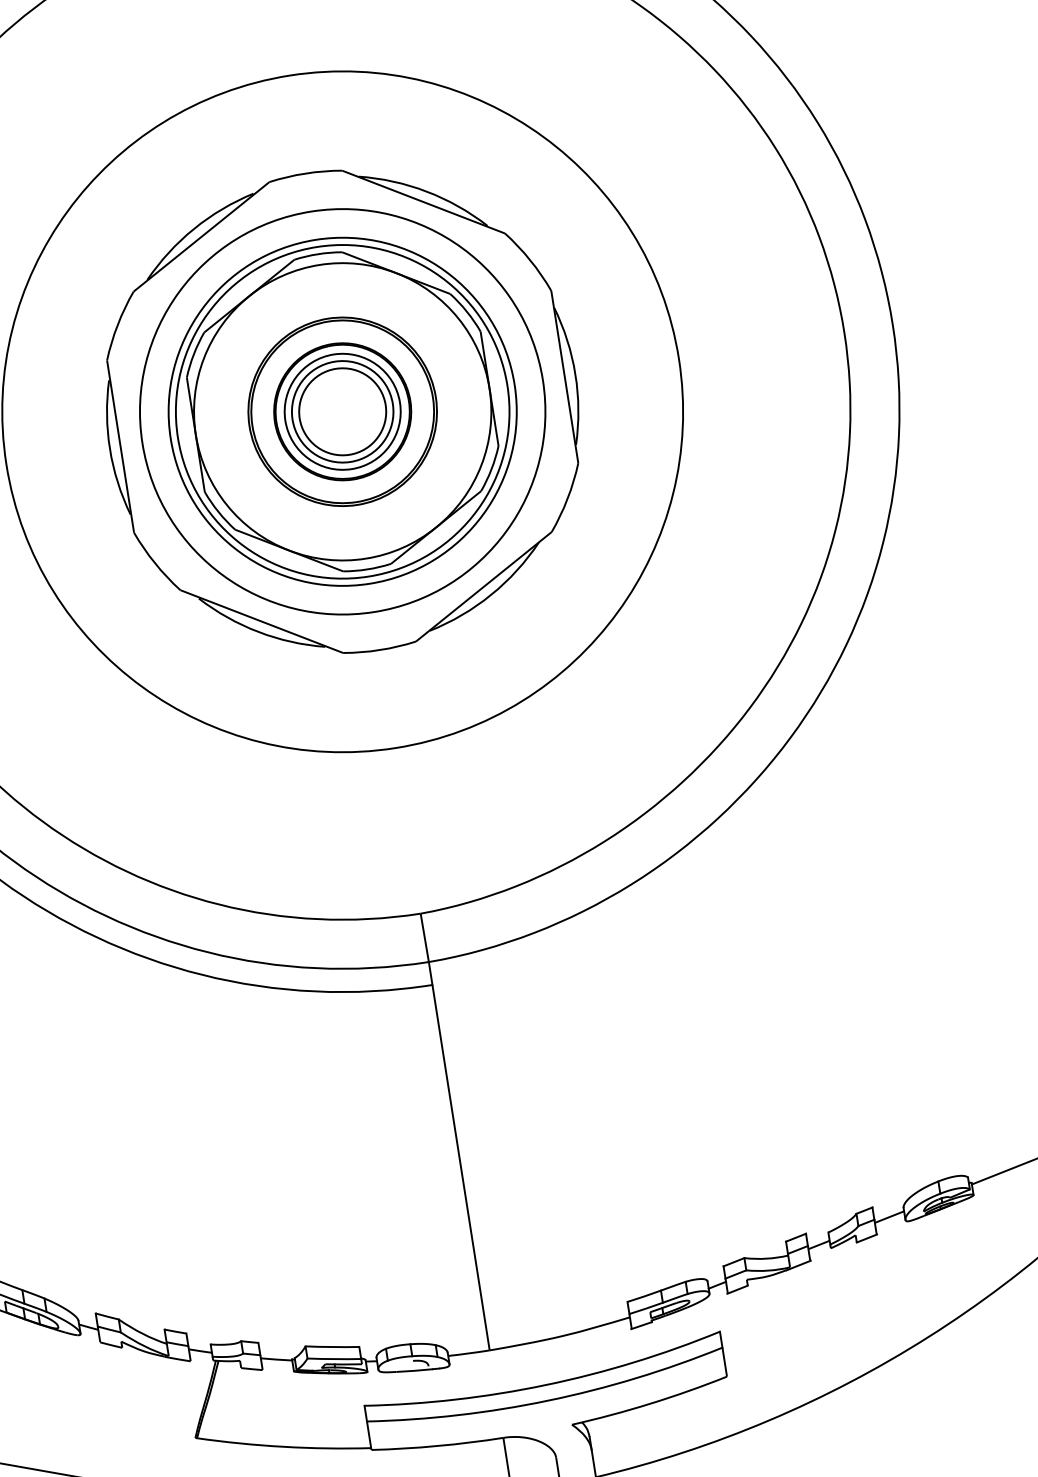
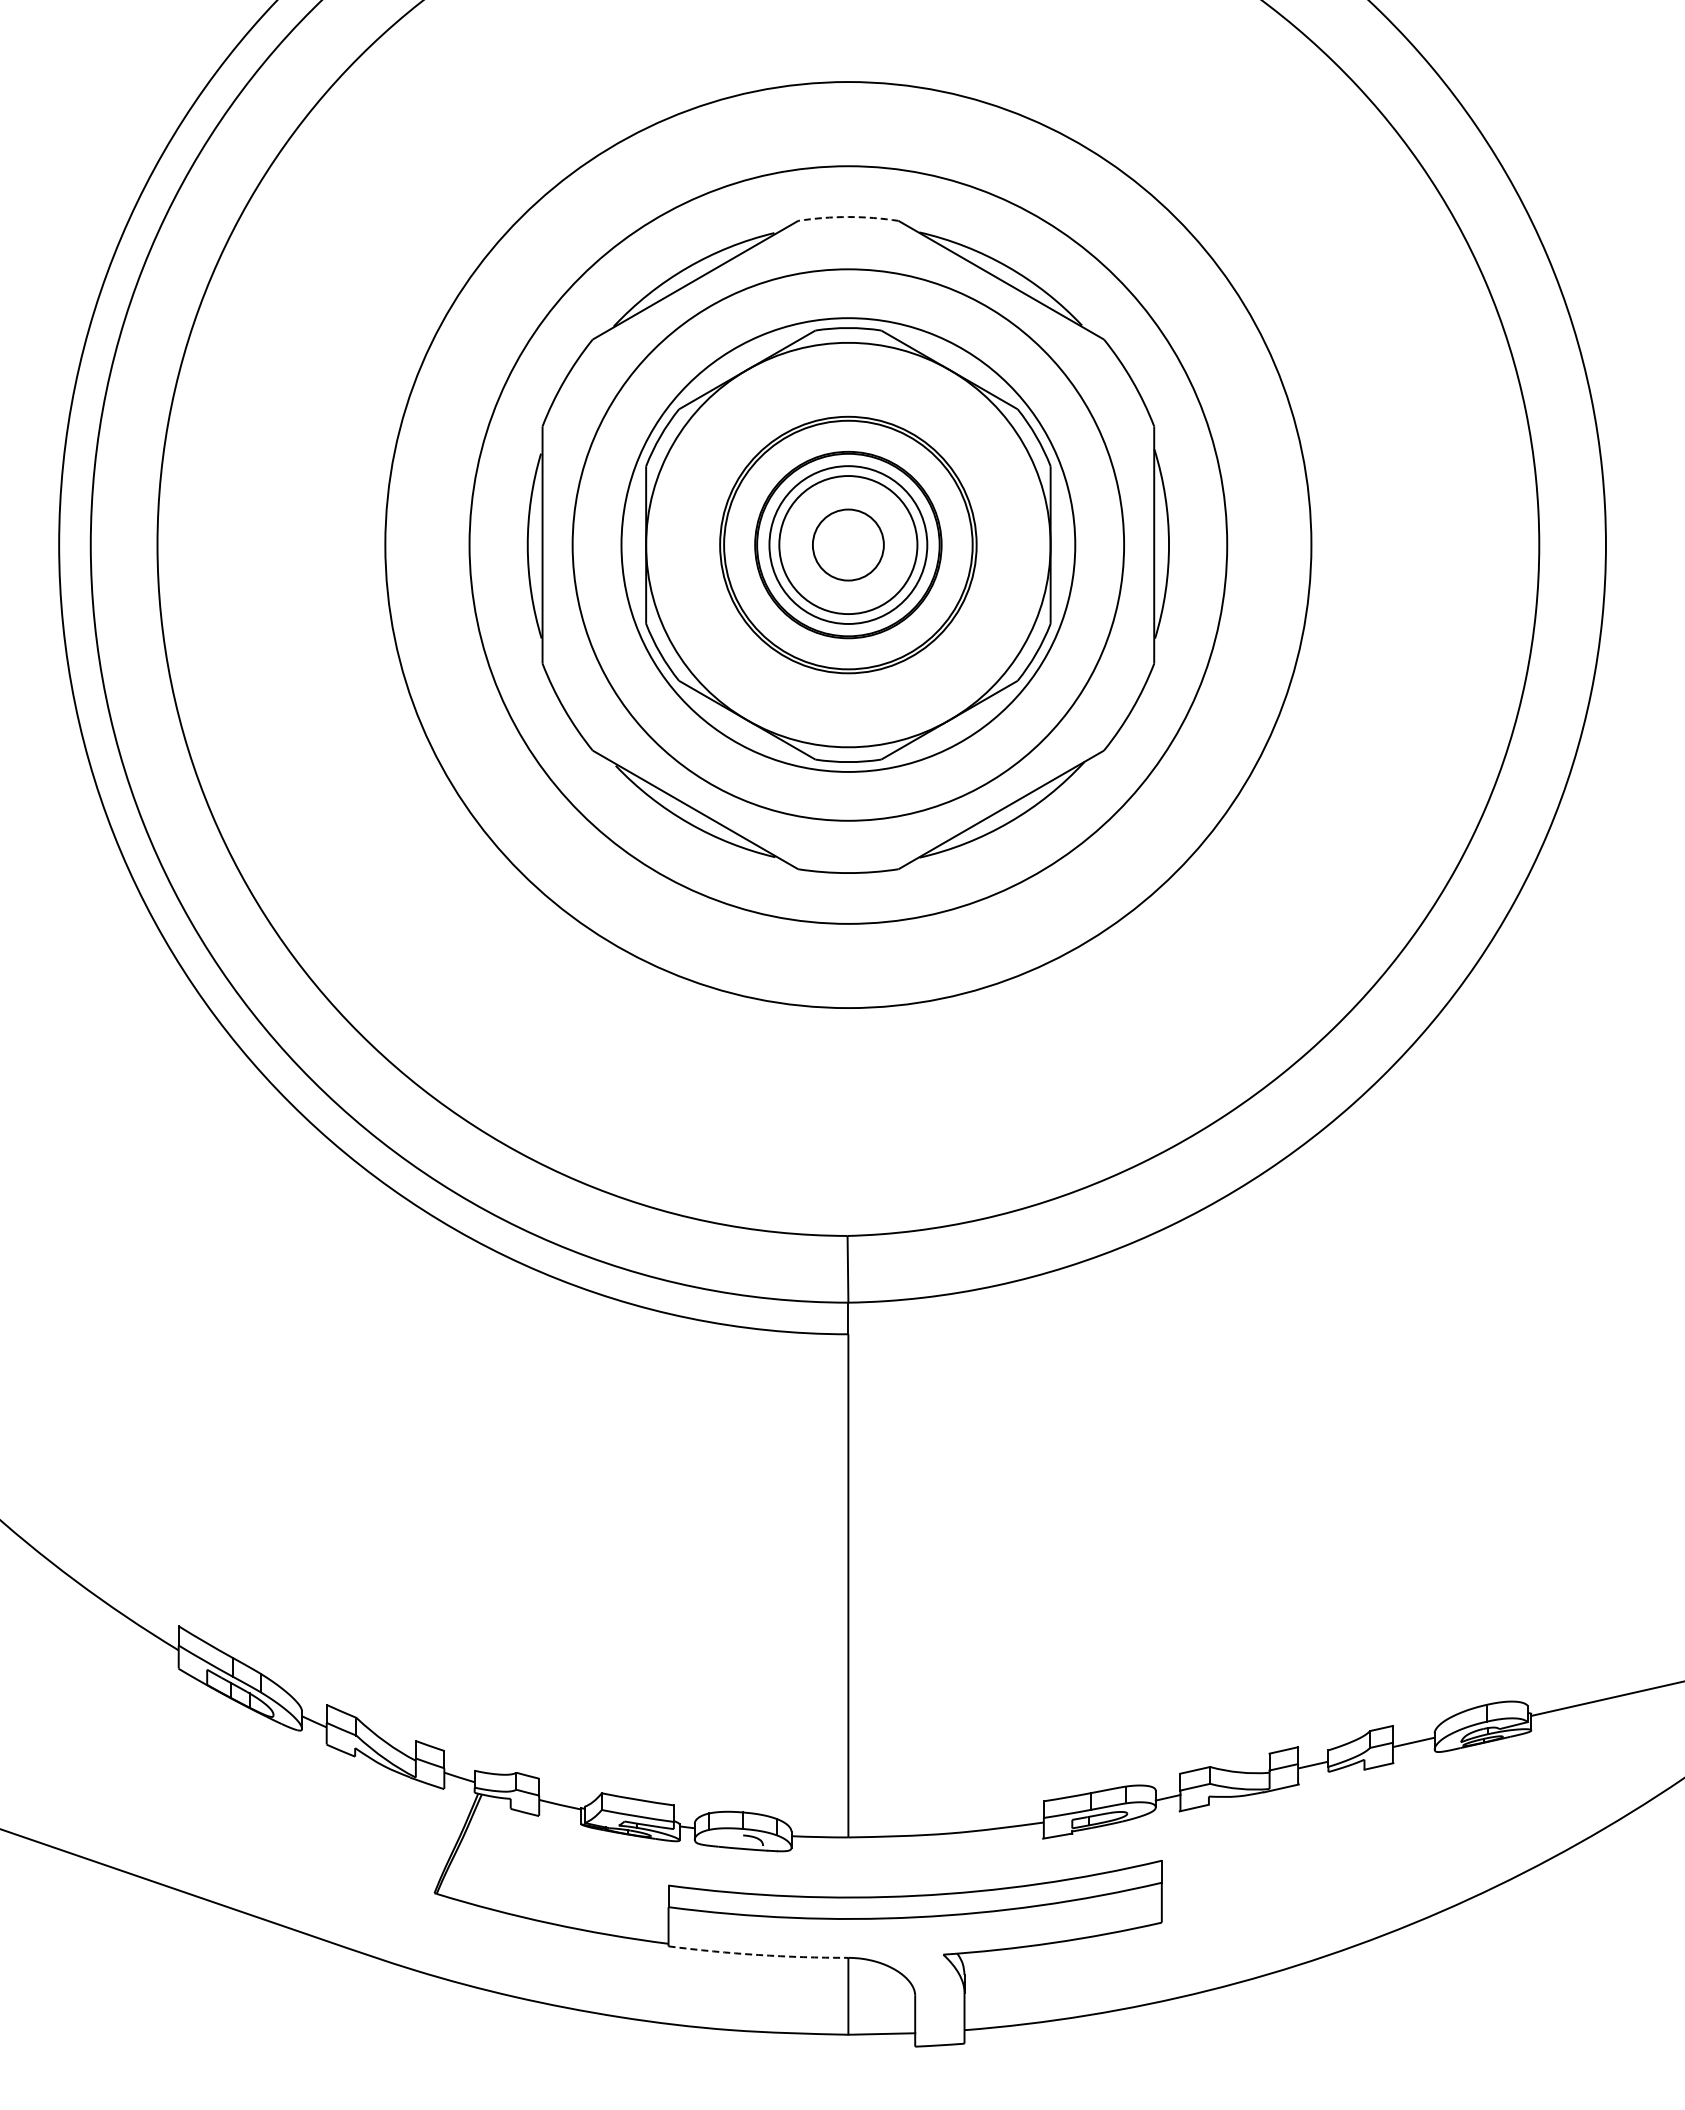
arc: (305, 173) -> (848, 217), solid -> dashed
circle: (342, 411) -> (848, 544), size x0.6
circle: (342, 411) -> (848, 544), size x1.6
arc: (437, 1445) -> (758, 1954), solid -> dashed

